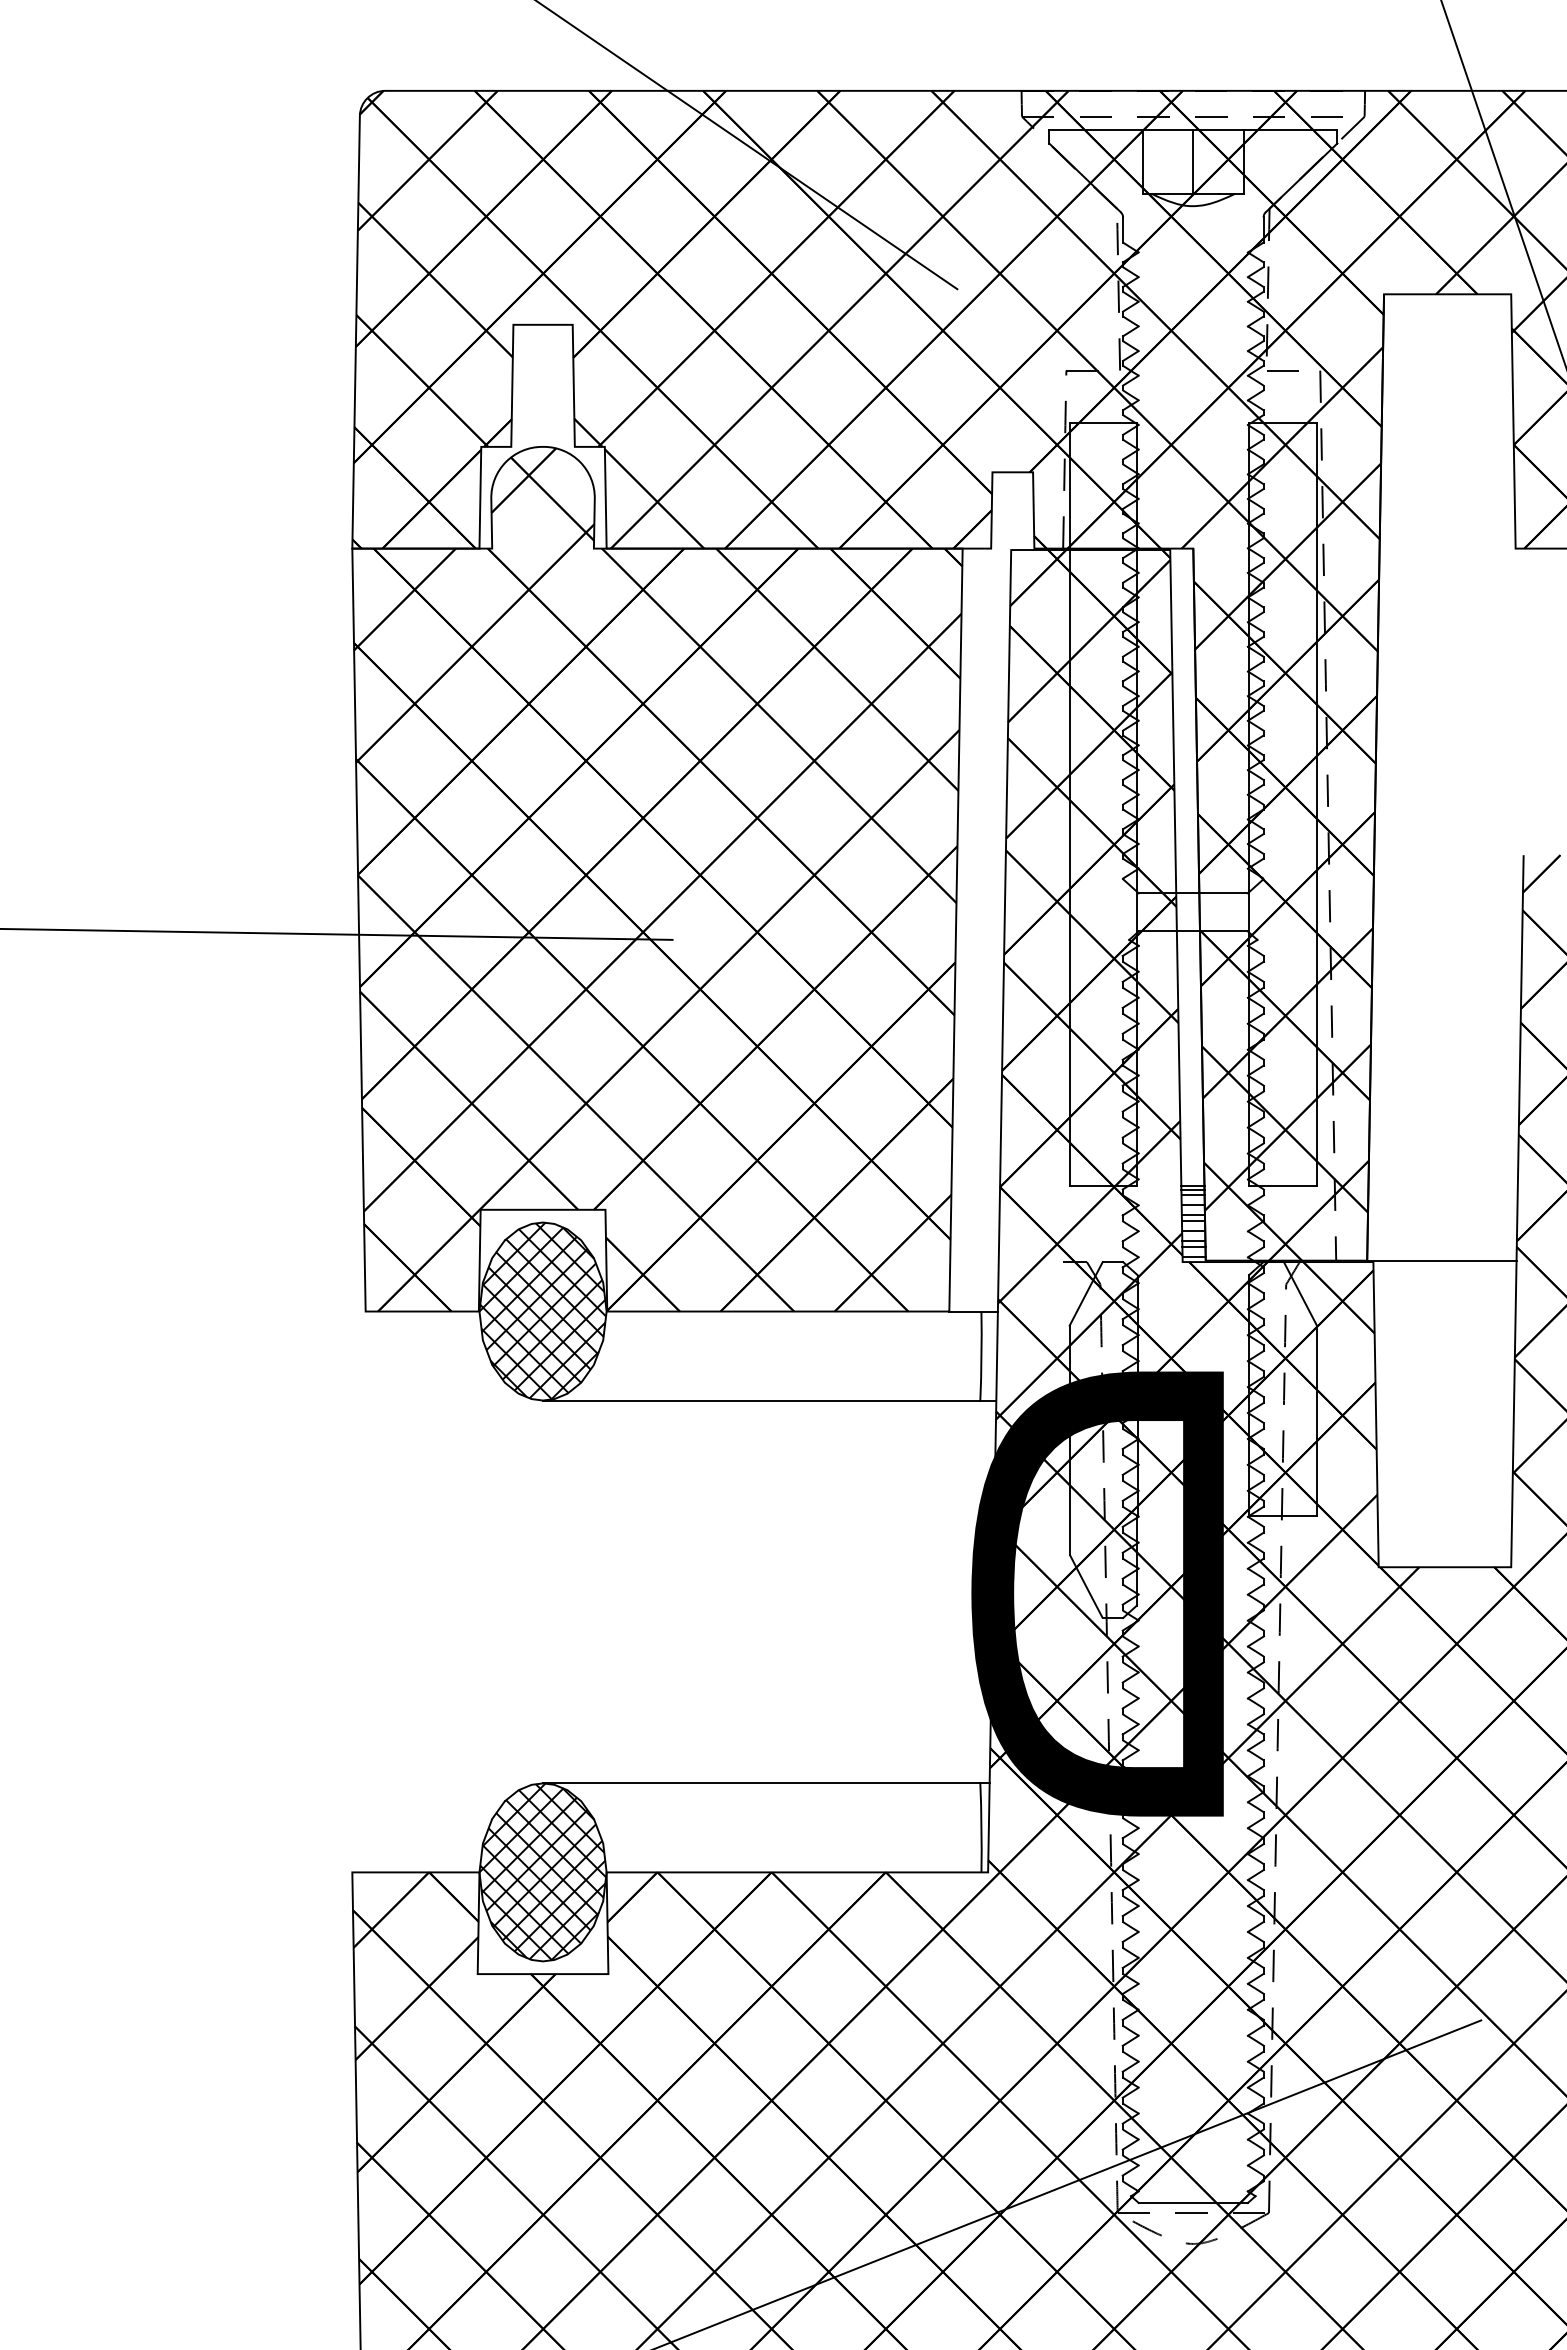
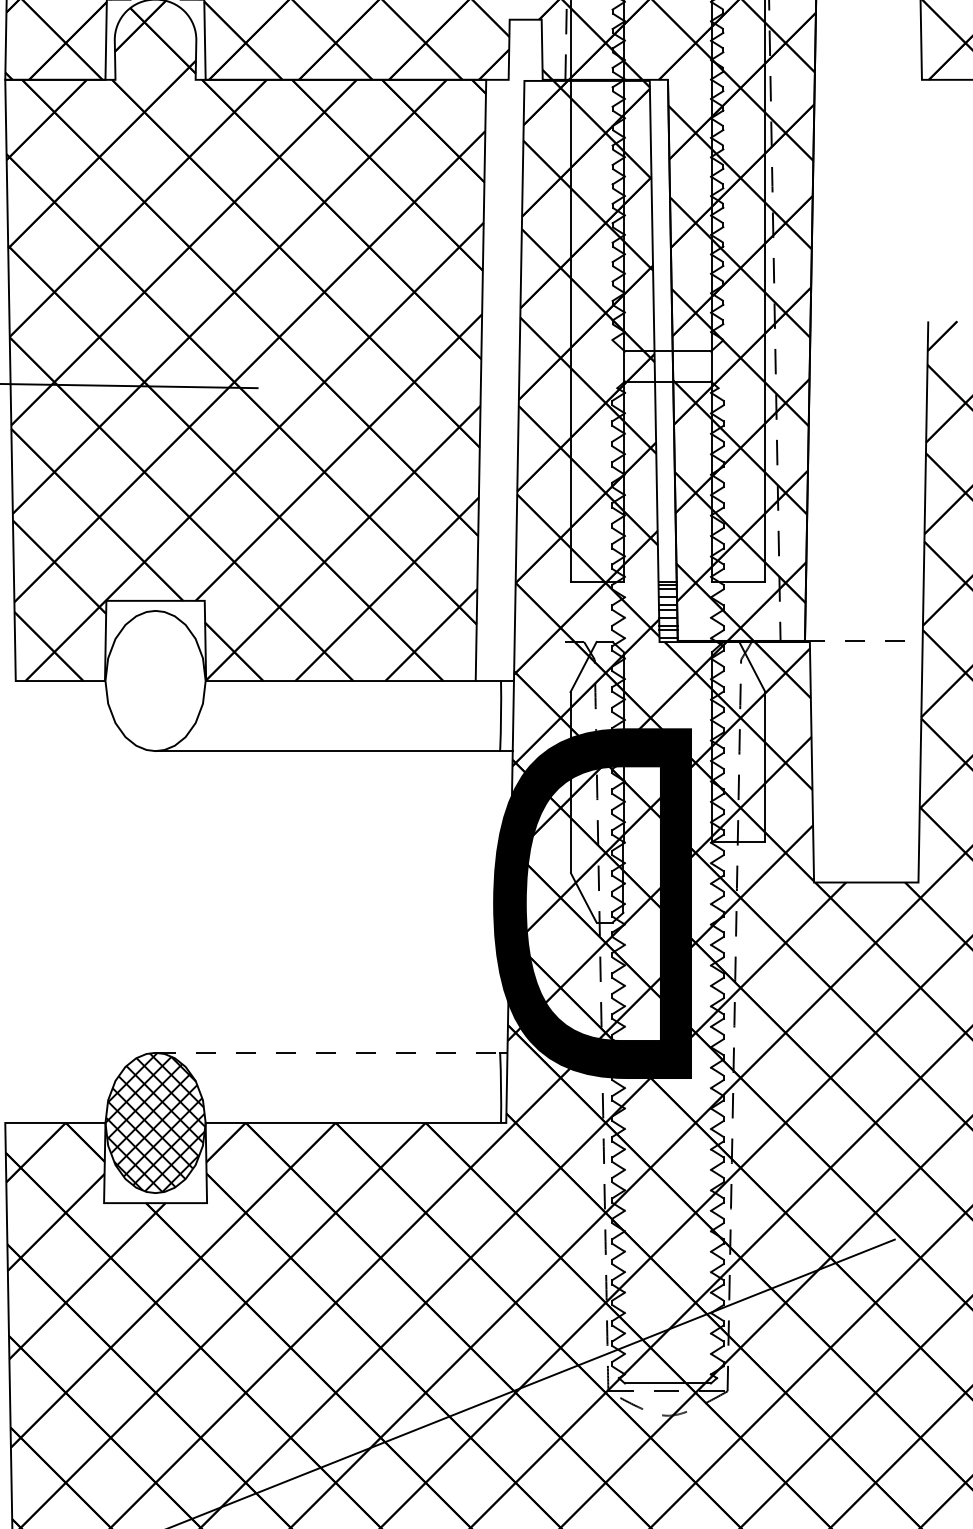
line: (1441, 1260) -> (863, 640), solid -> dashed
hatch: (542, 1310) -> (155, 680), removed
line: (761, 1783) -> (327, 1052), solid -> dashed

